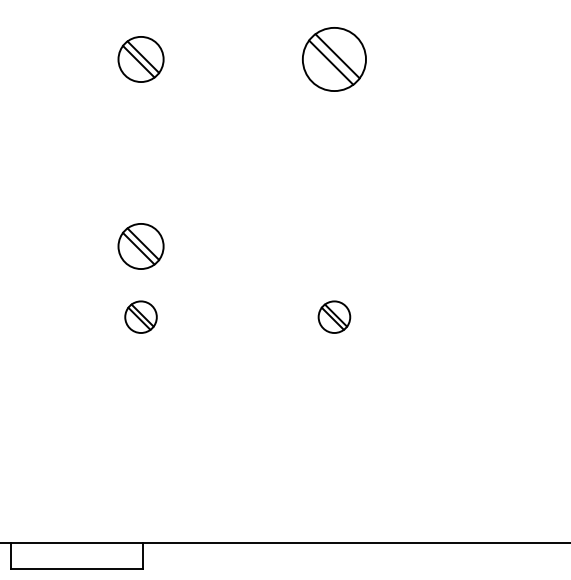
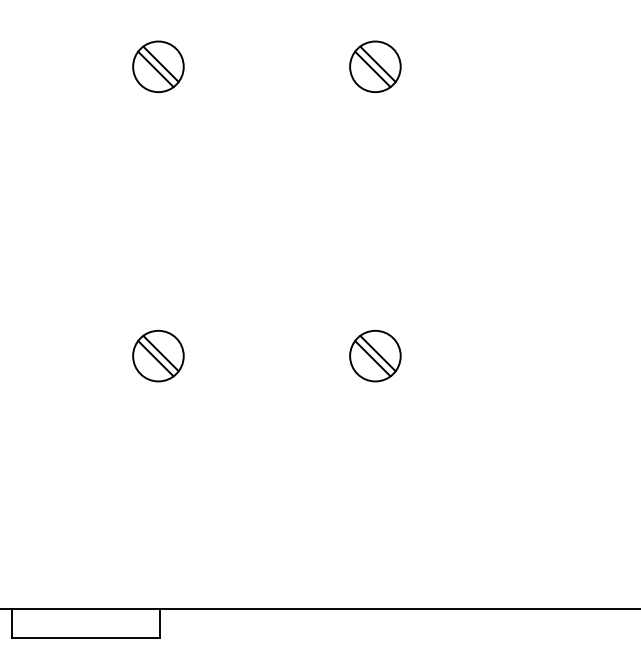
part: (334, 59) -> (375, 66), size x0.71
part: (140, 246) -> (157, 276), removed
part: (140, 316) -> (157, 355), size x1.43
part: (334, 316) -> (375, 355), size x1.43

